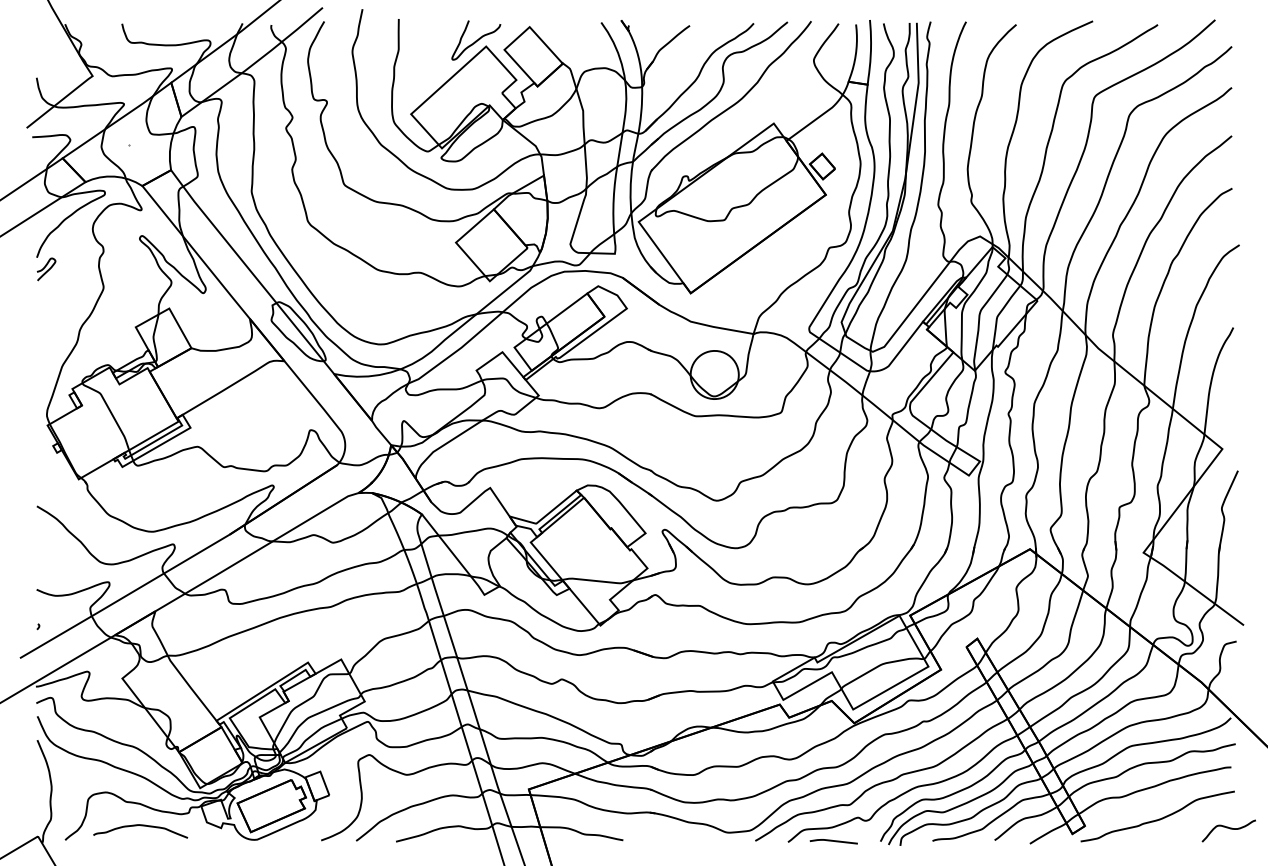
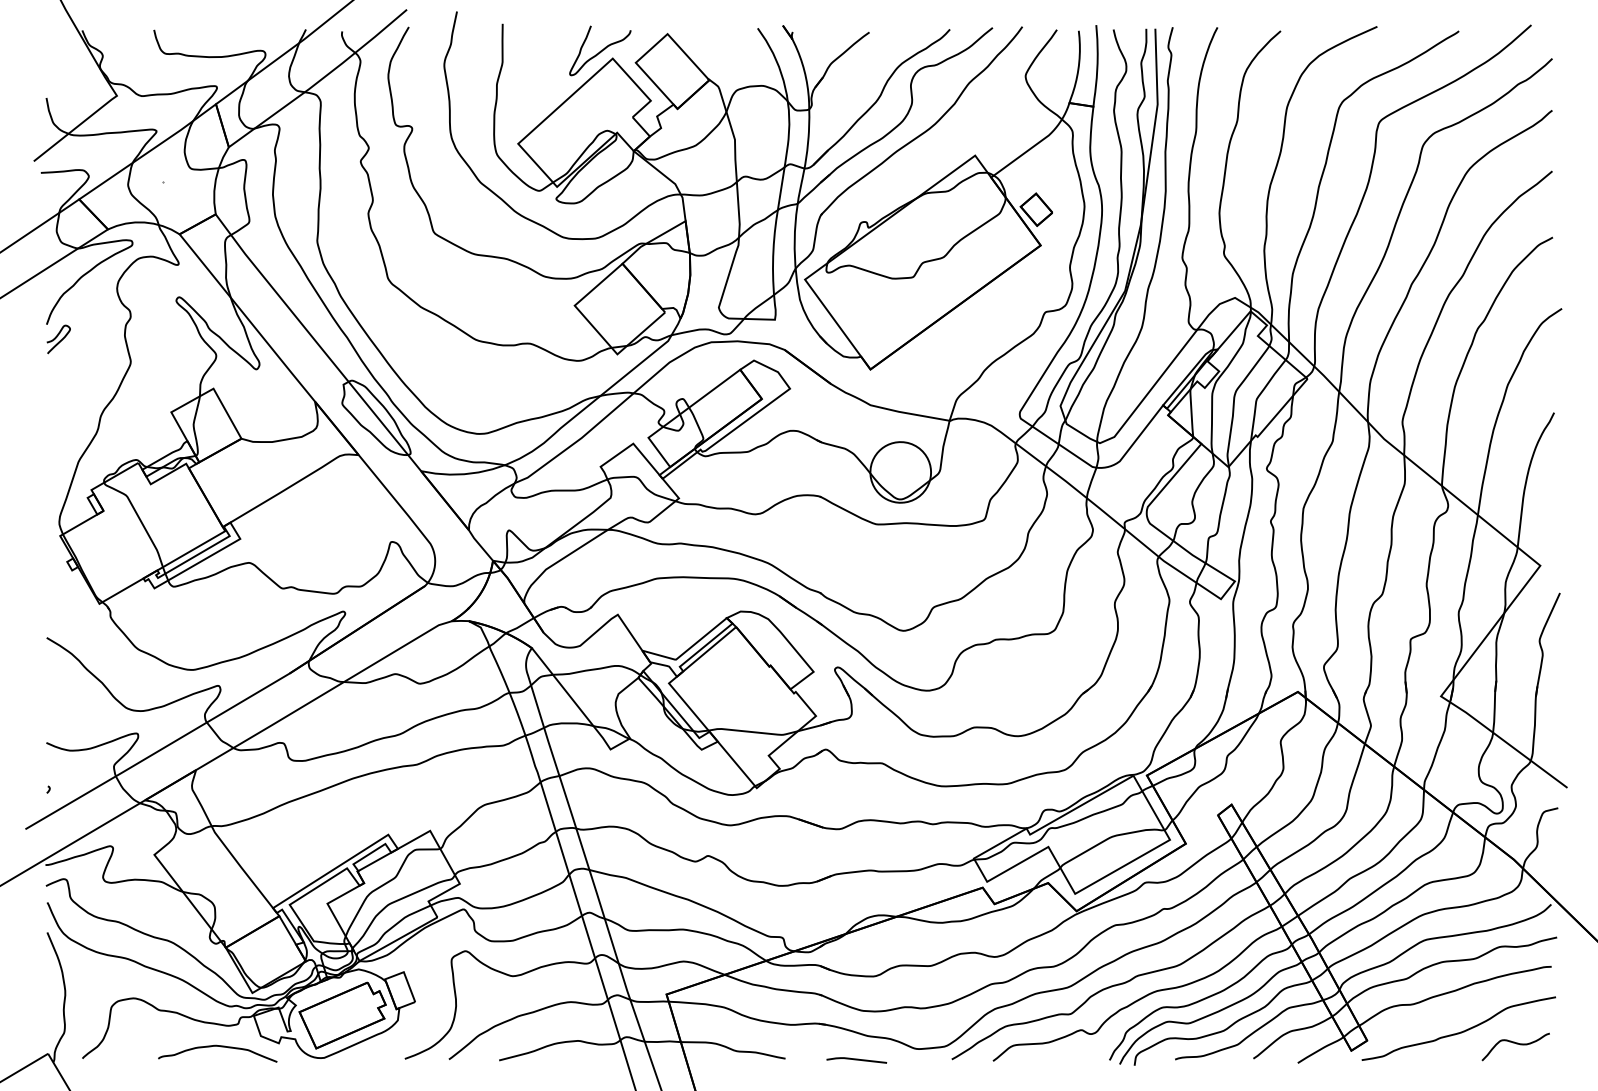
curve: (140, 826) -> (217, 1047), moved
curve: (1228, 828) -> (1515, 1043), moved
line: (833, 841) -> (856, 1060), moved

